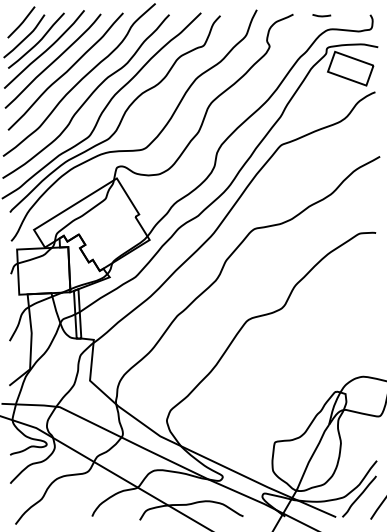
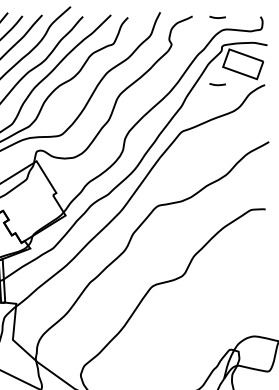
line: (321, 91) -> (217, 84), added

